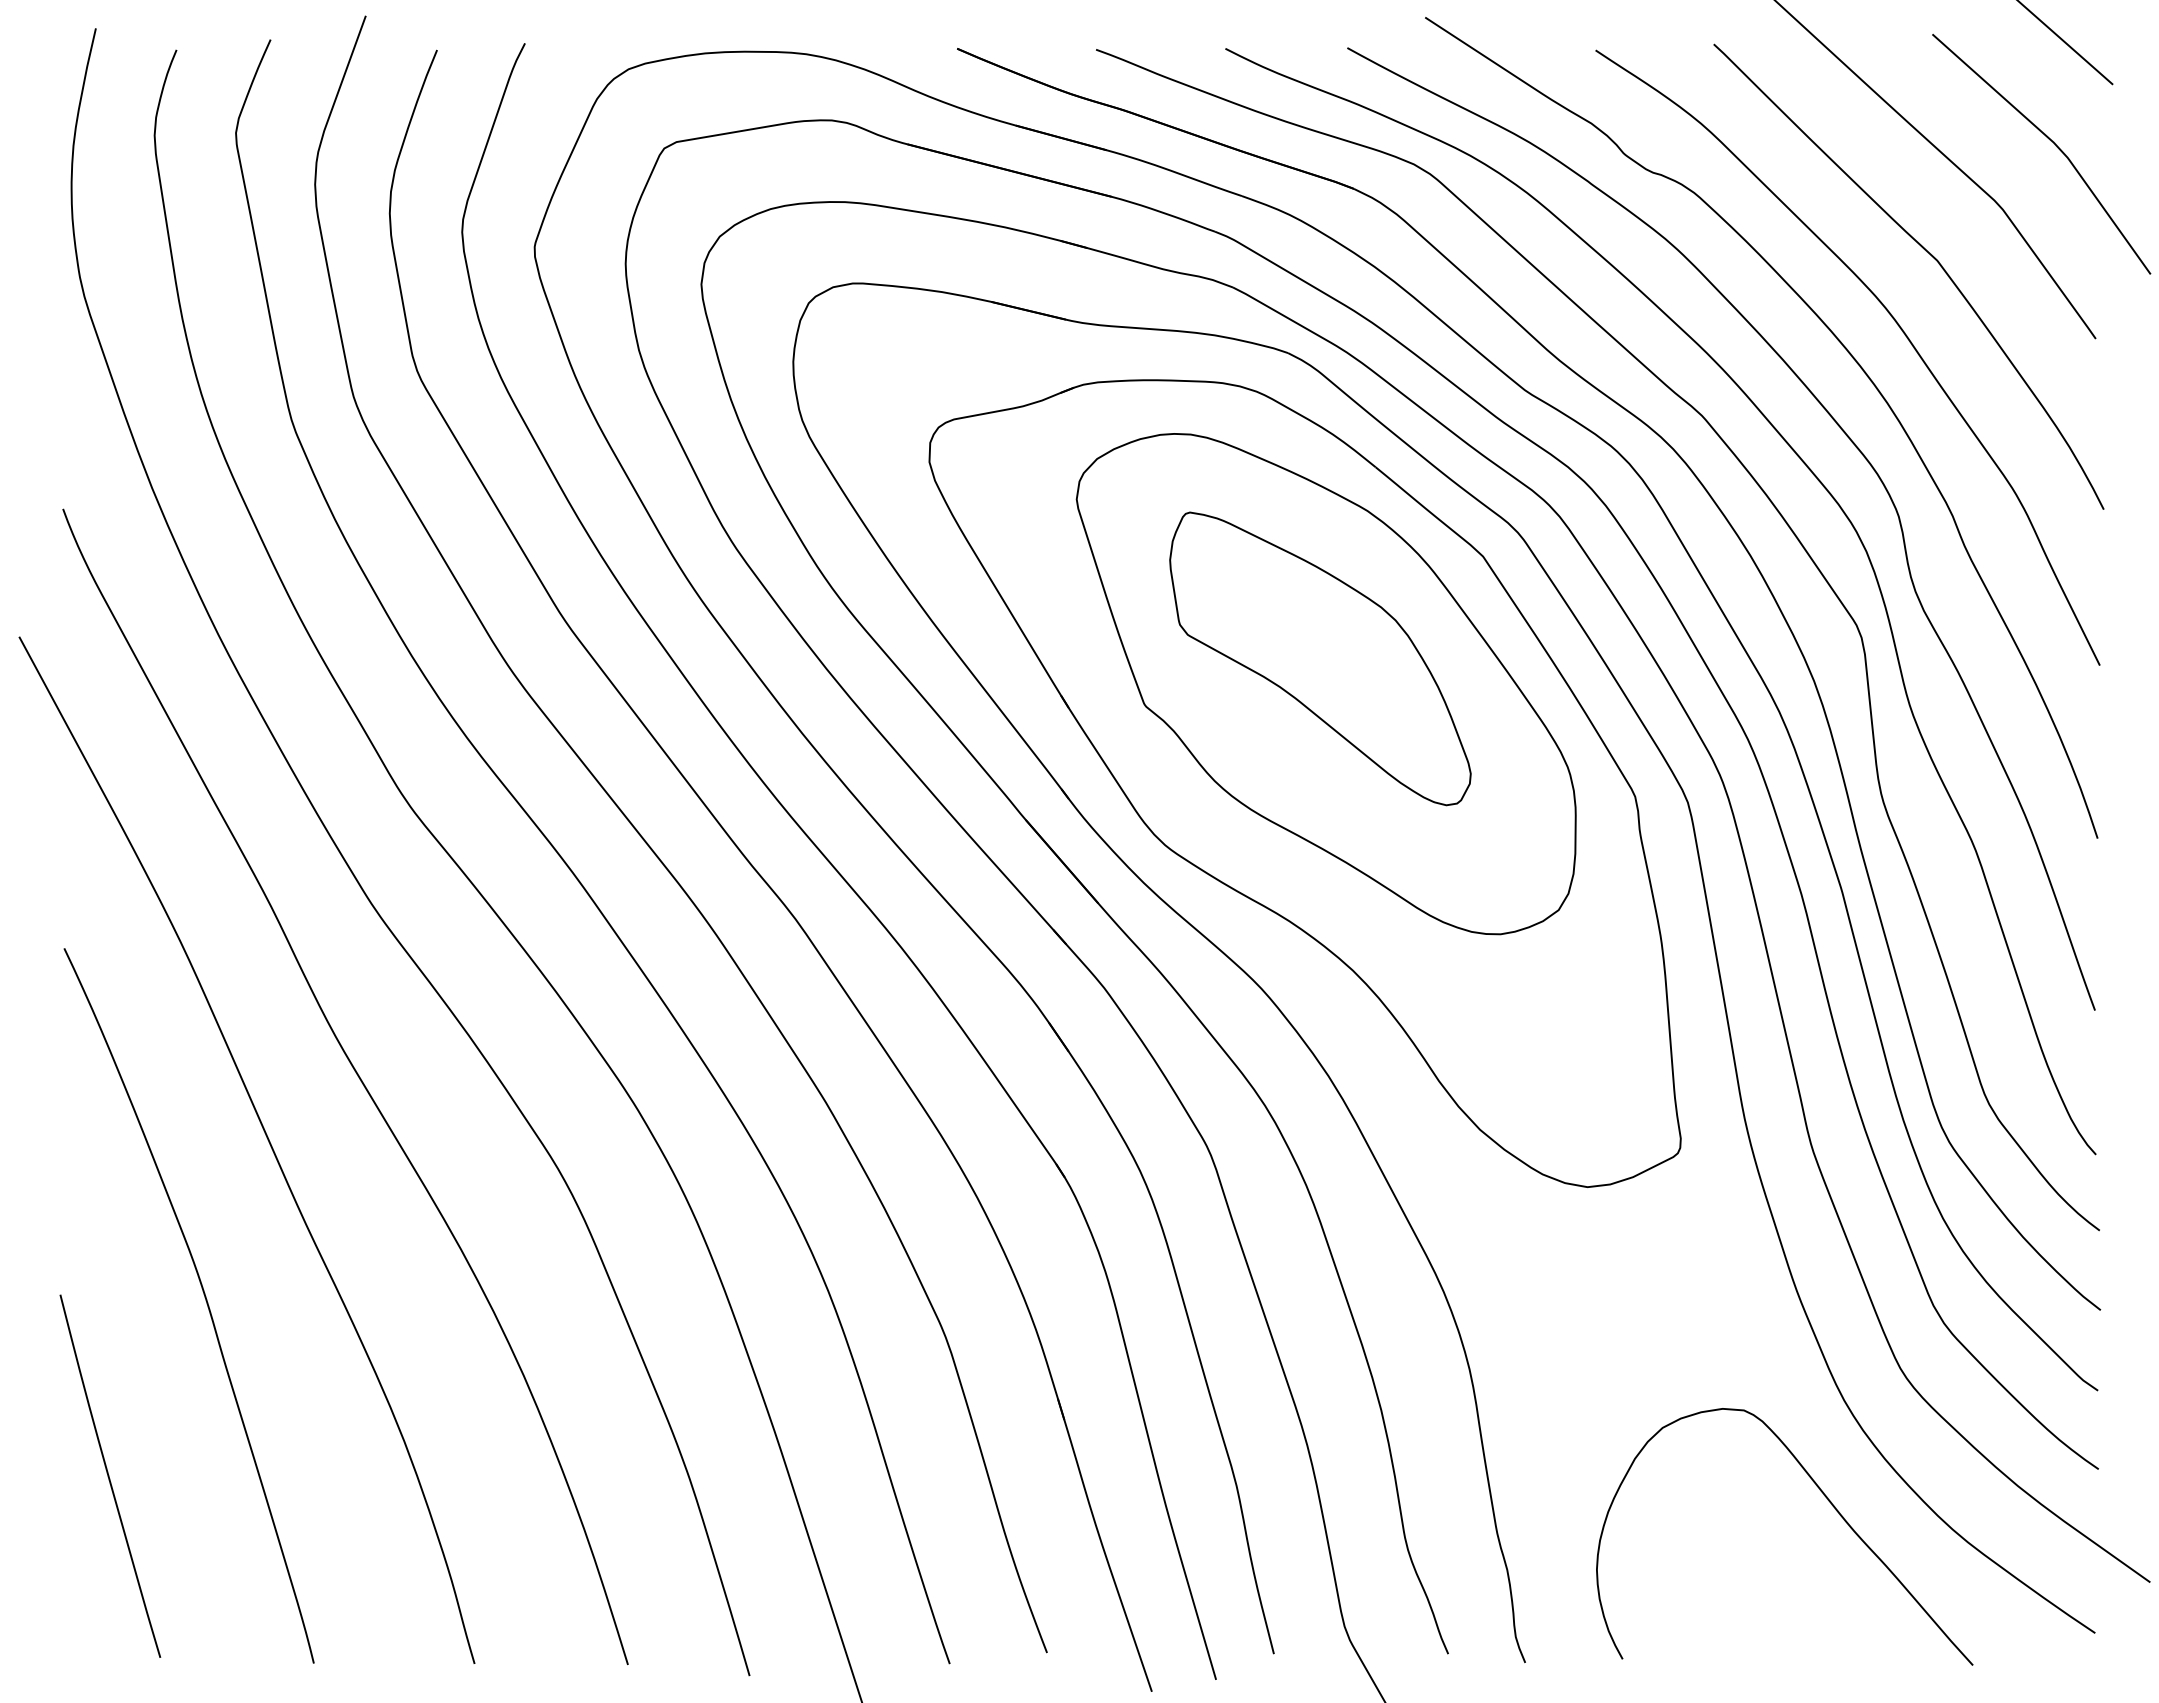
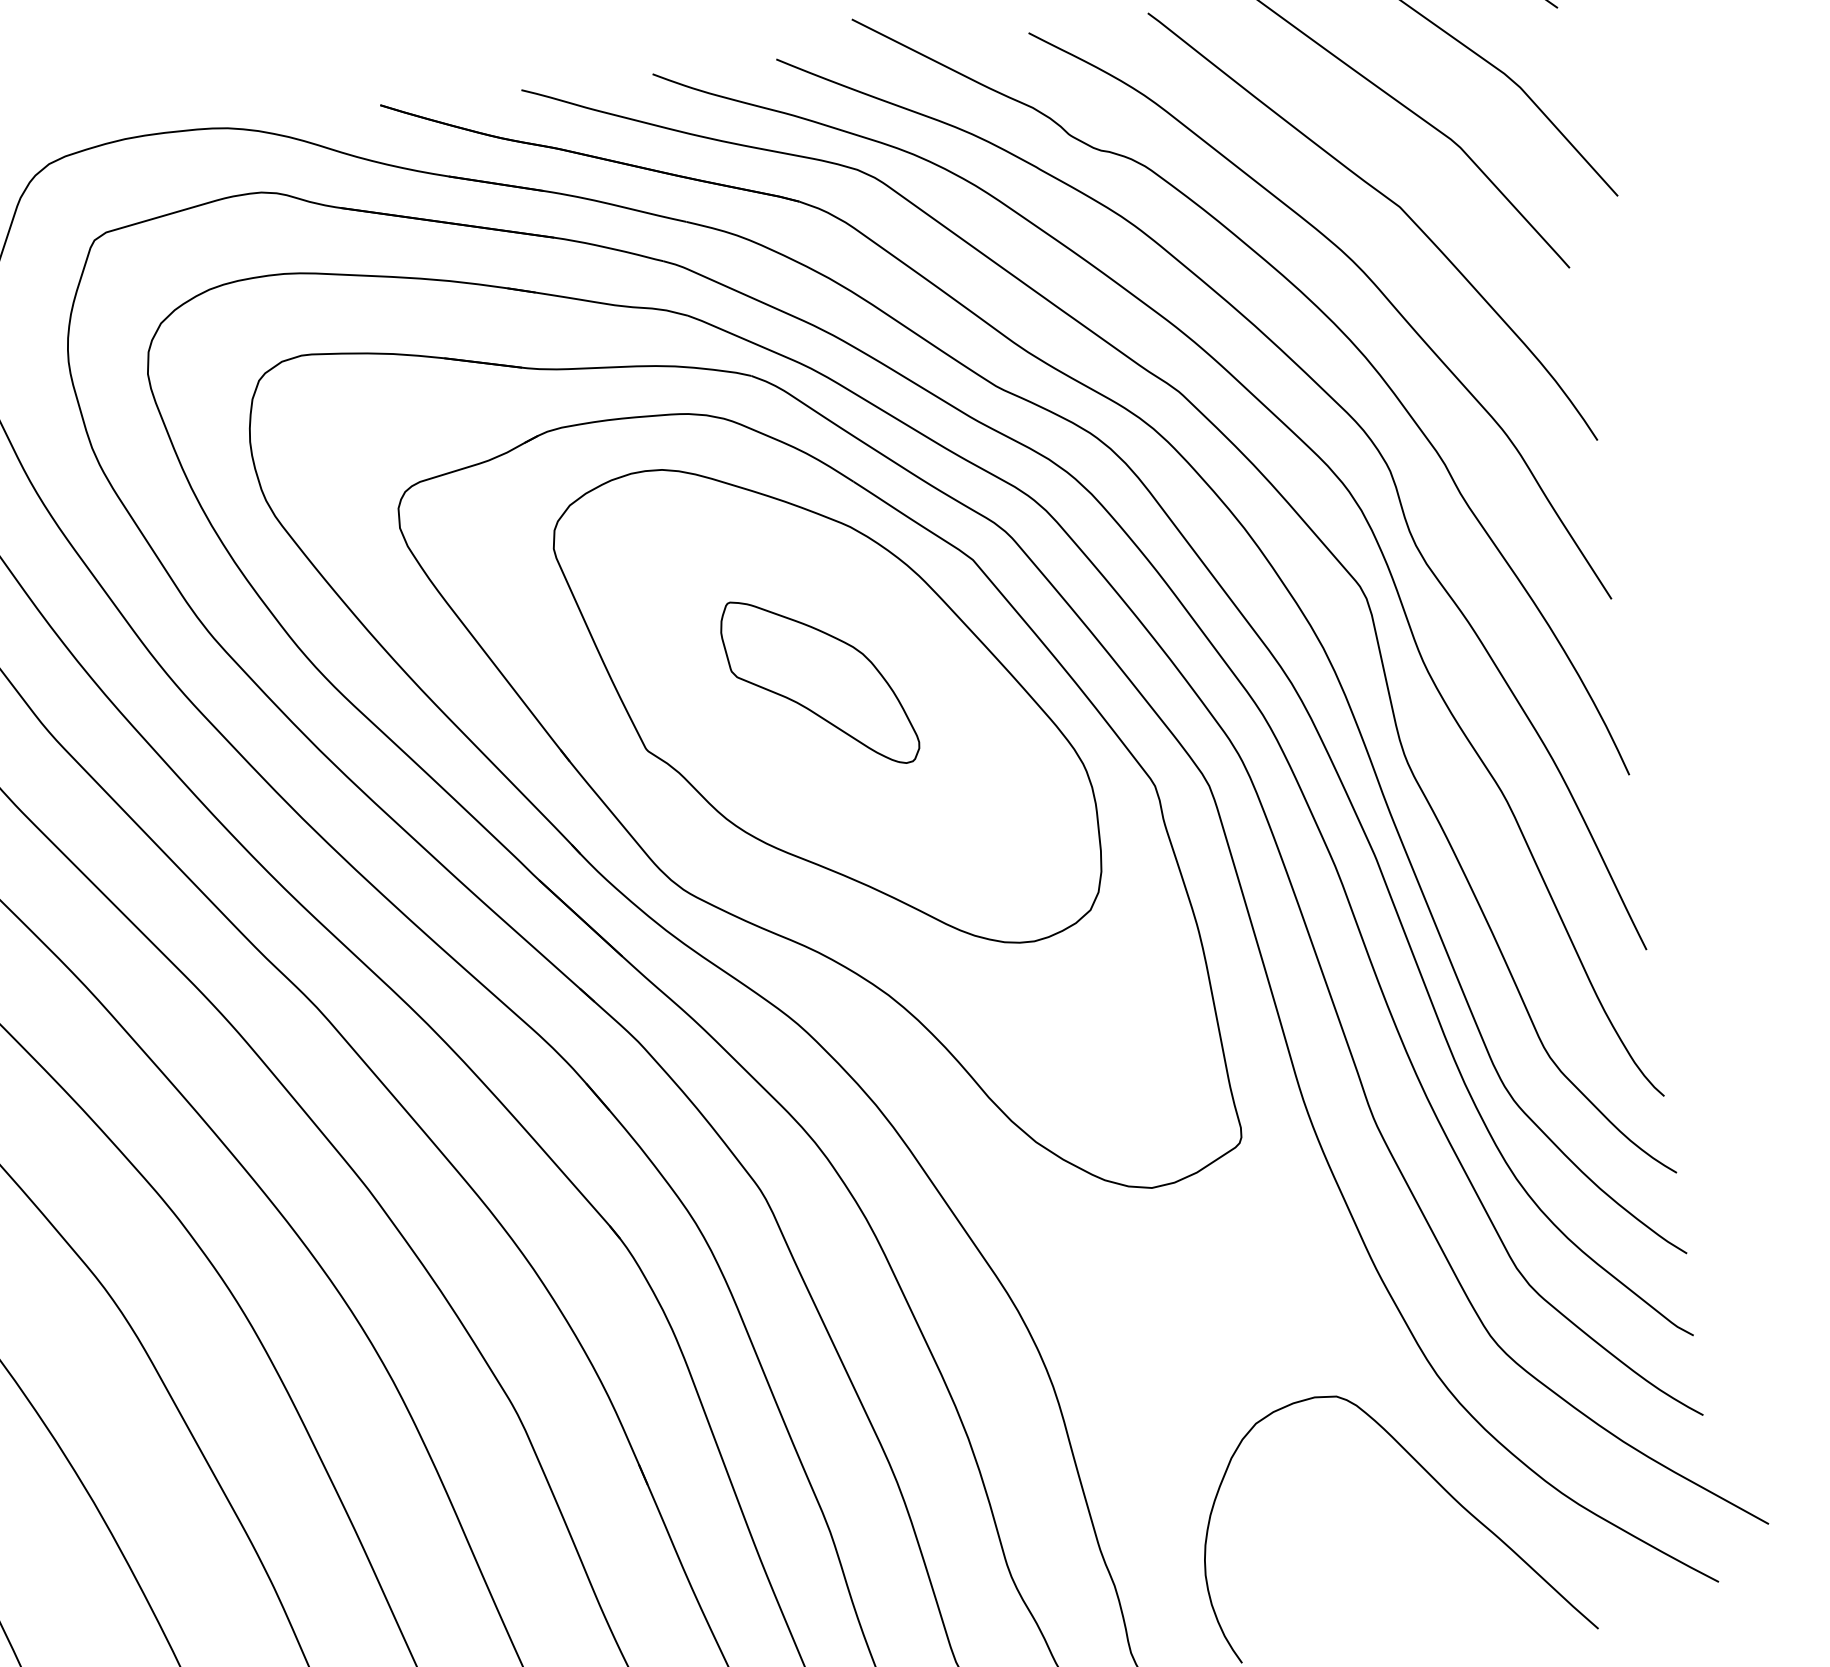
part: (1320, 658) -> (819, 682), size x0.6

